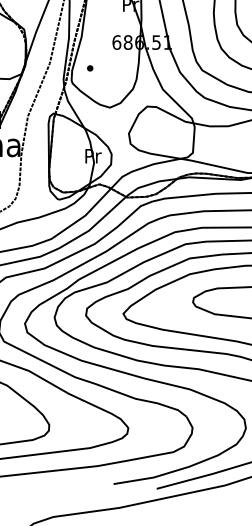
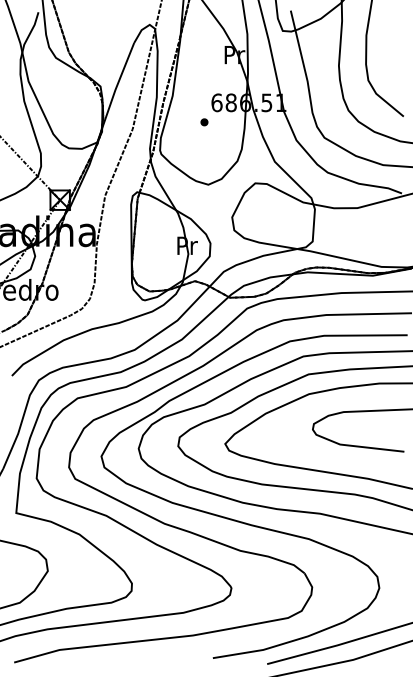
part: (90, 68) -> (204, 122), moved

